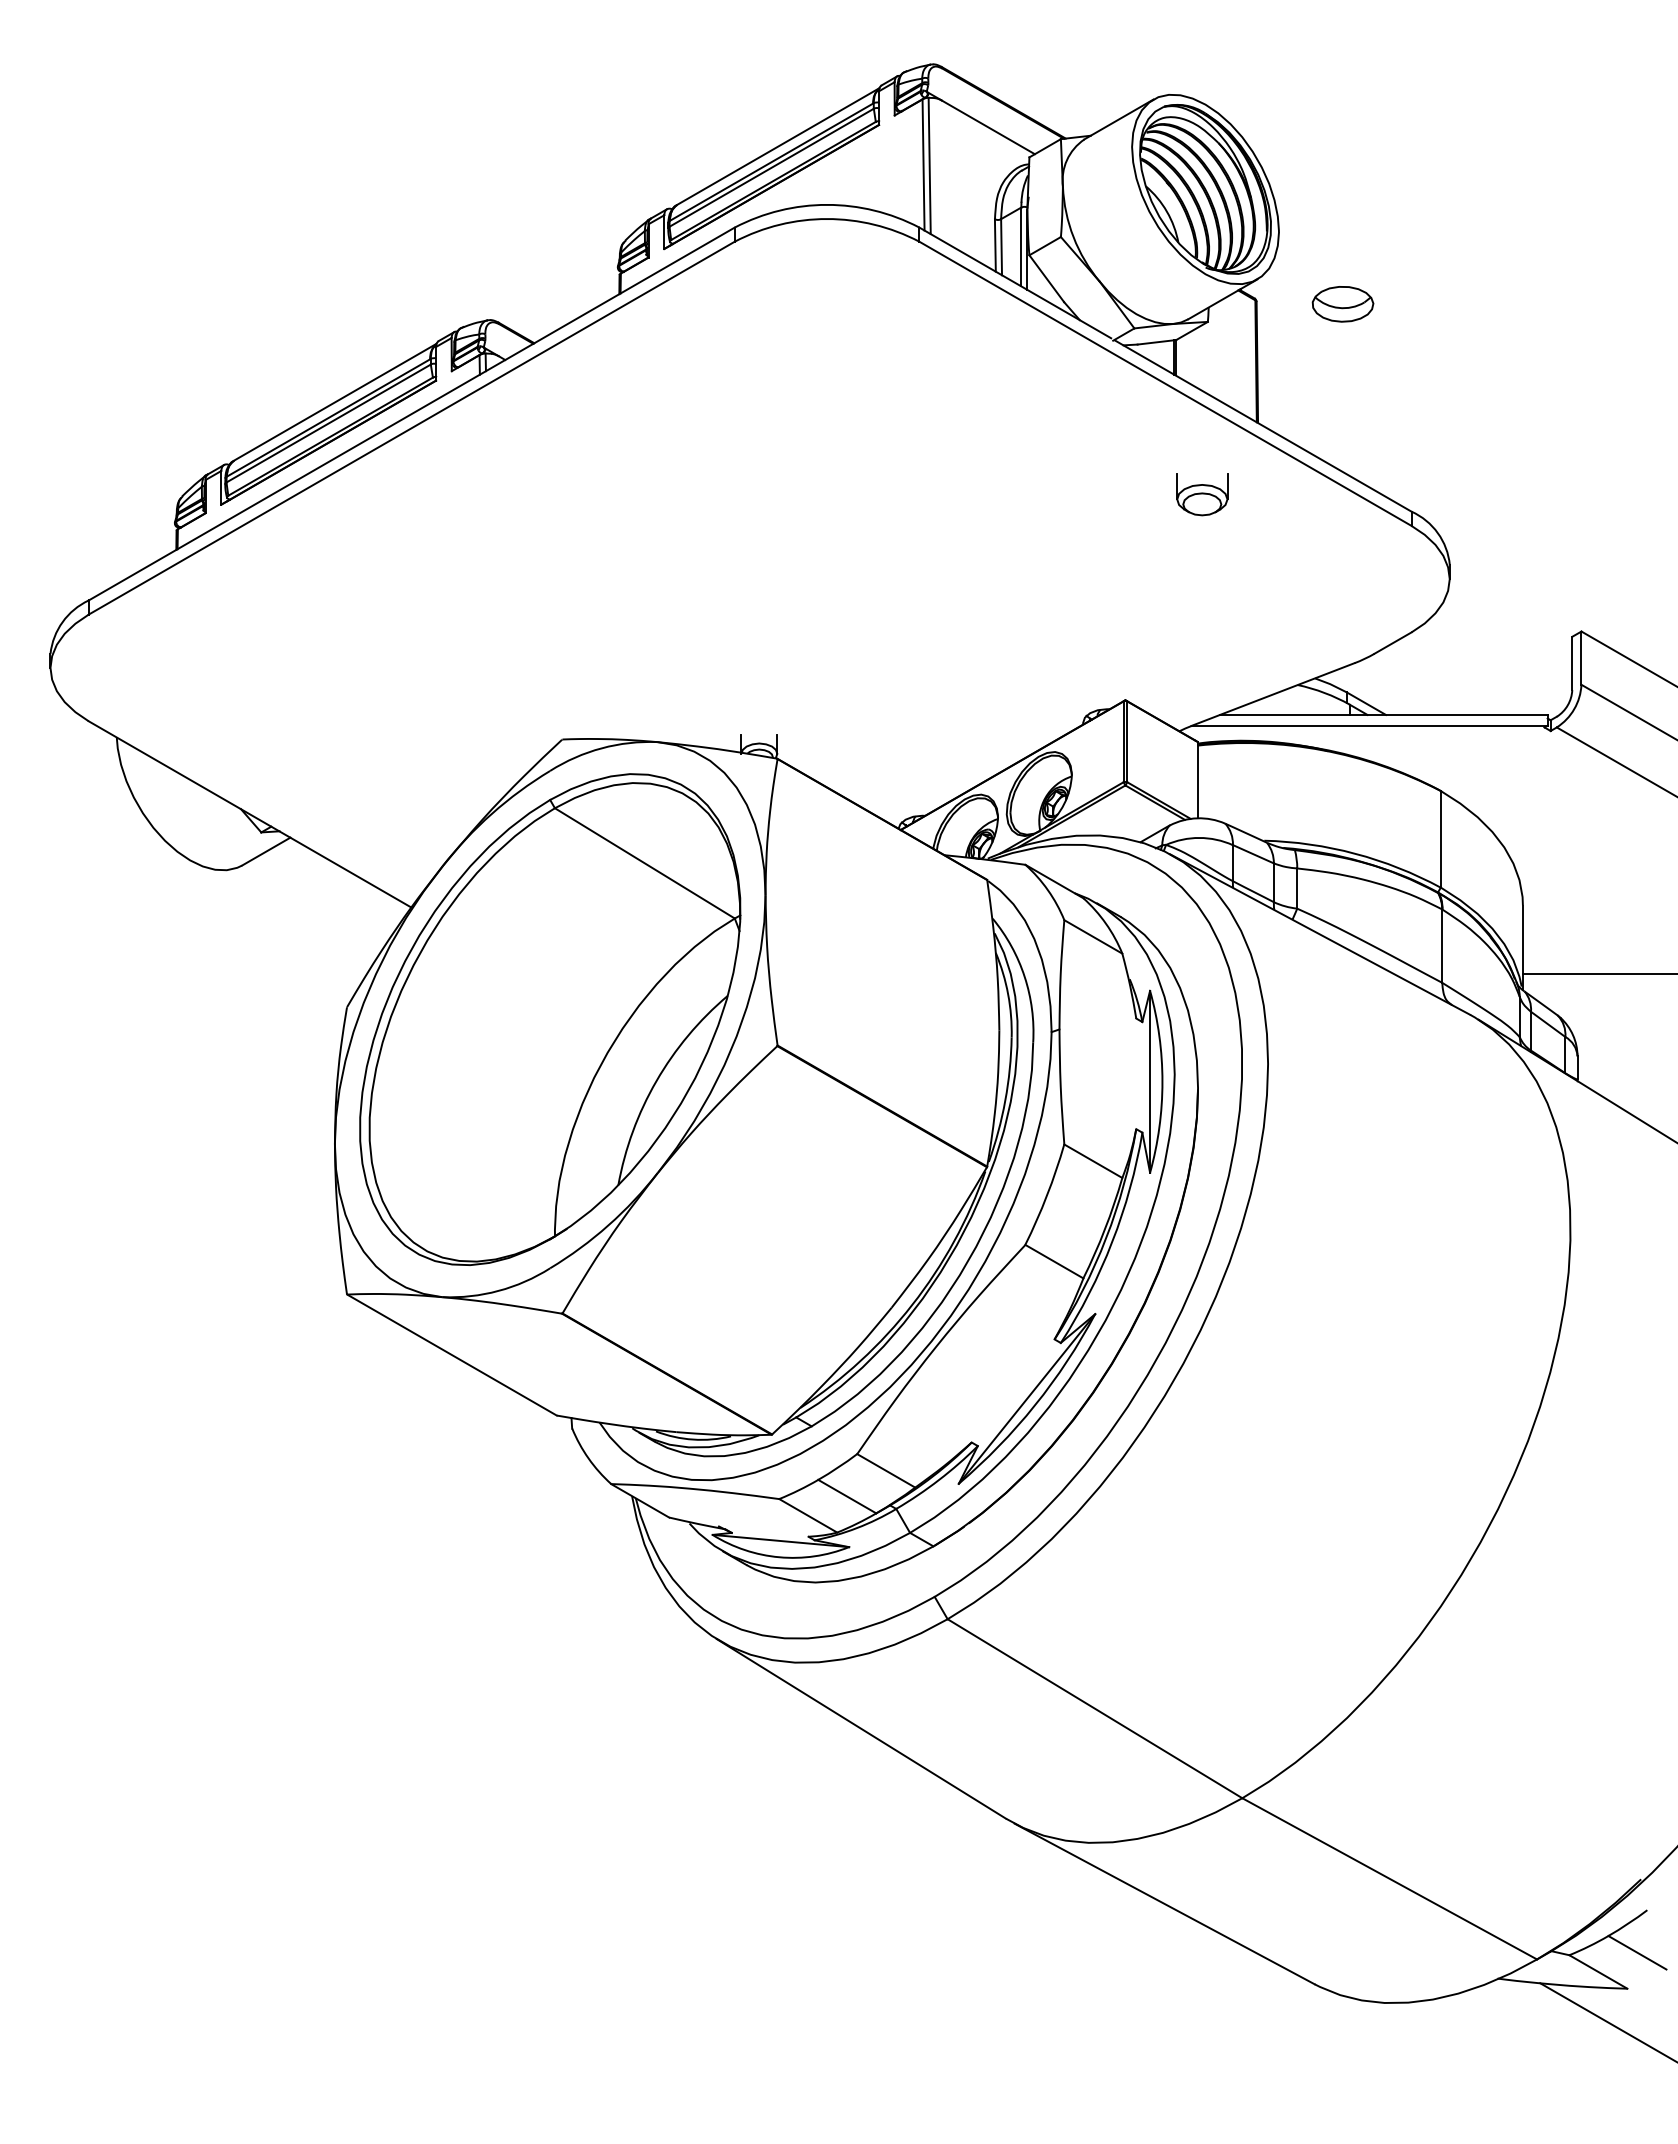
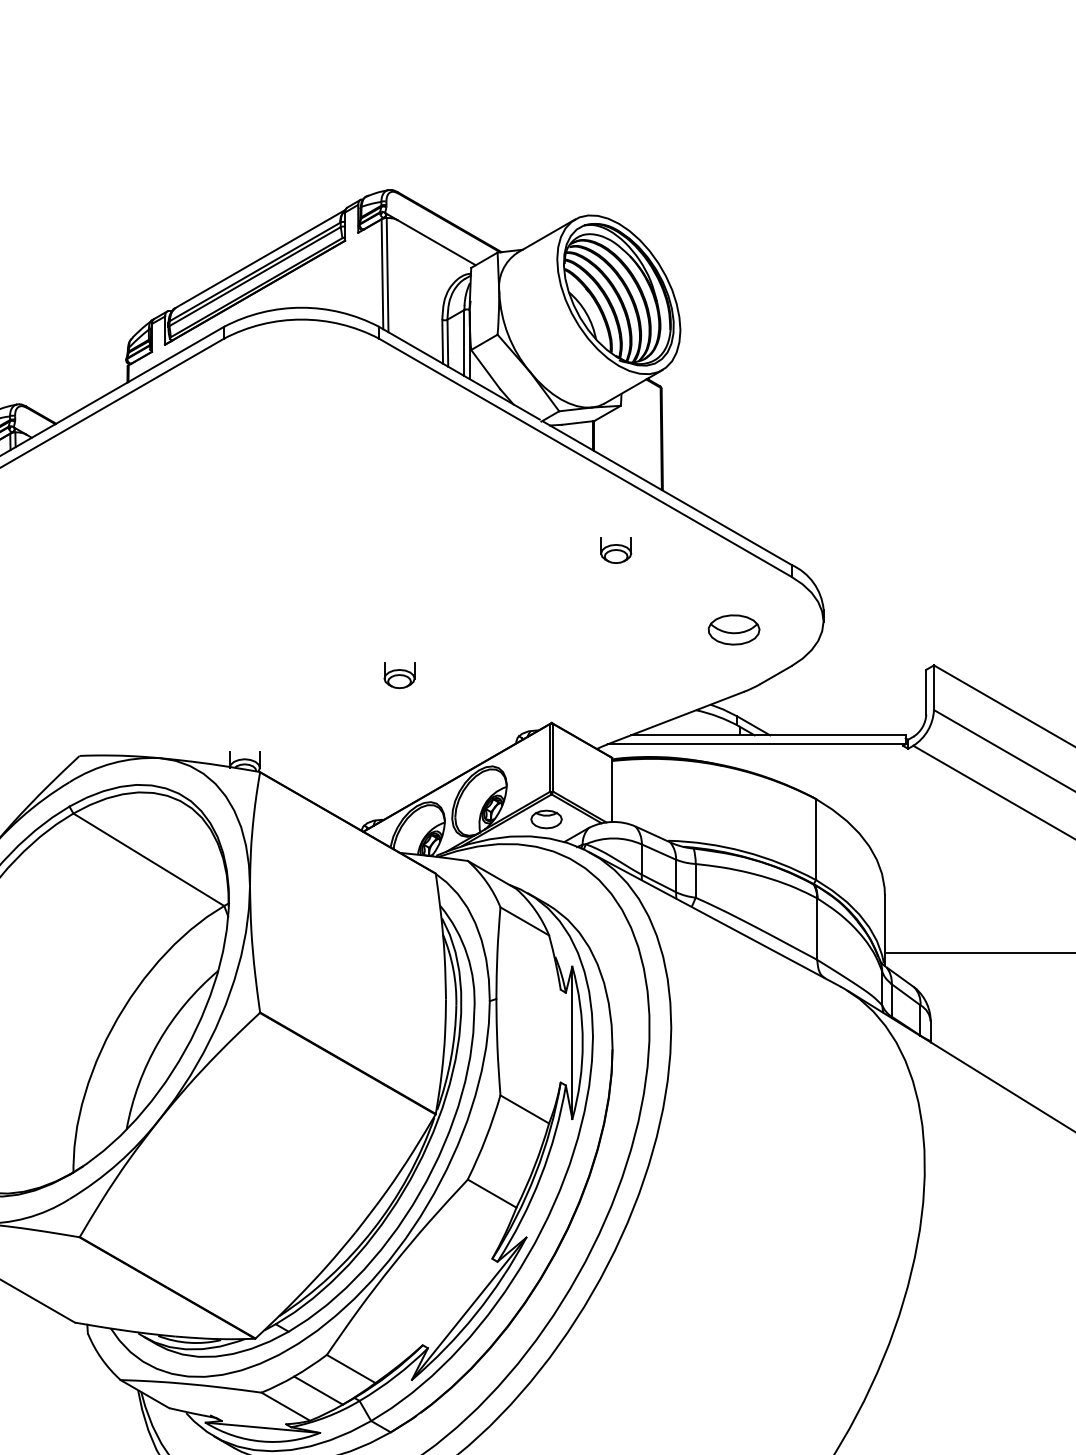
part: (1342, 304) -> (733, 630), moved
part: (1202, 494) -> (616, 550), size x0.71
part: (943, 643) -> (399, 675), added
part: (1119, 814) -> (546, 818), added

